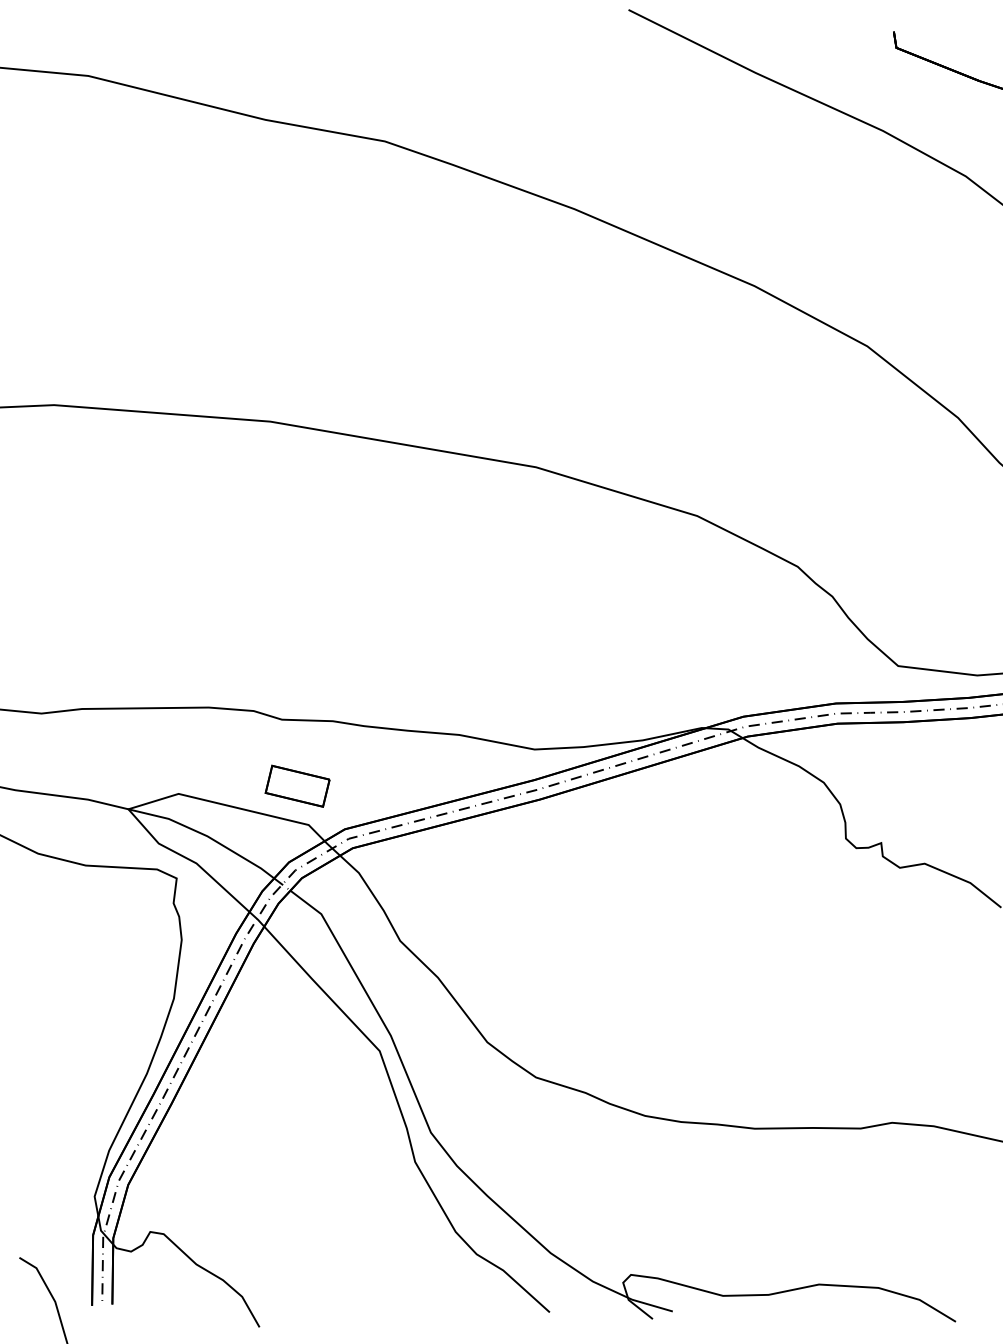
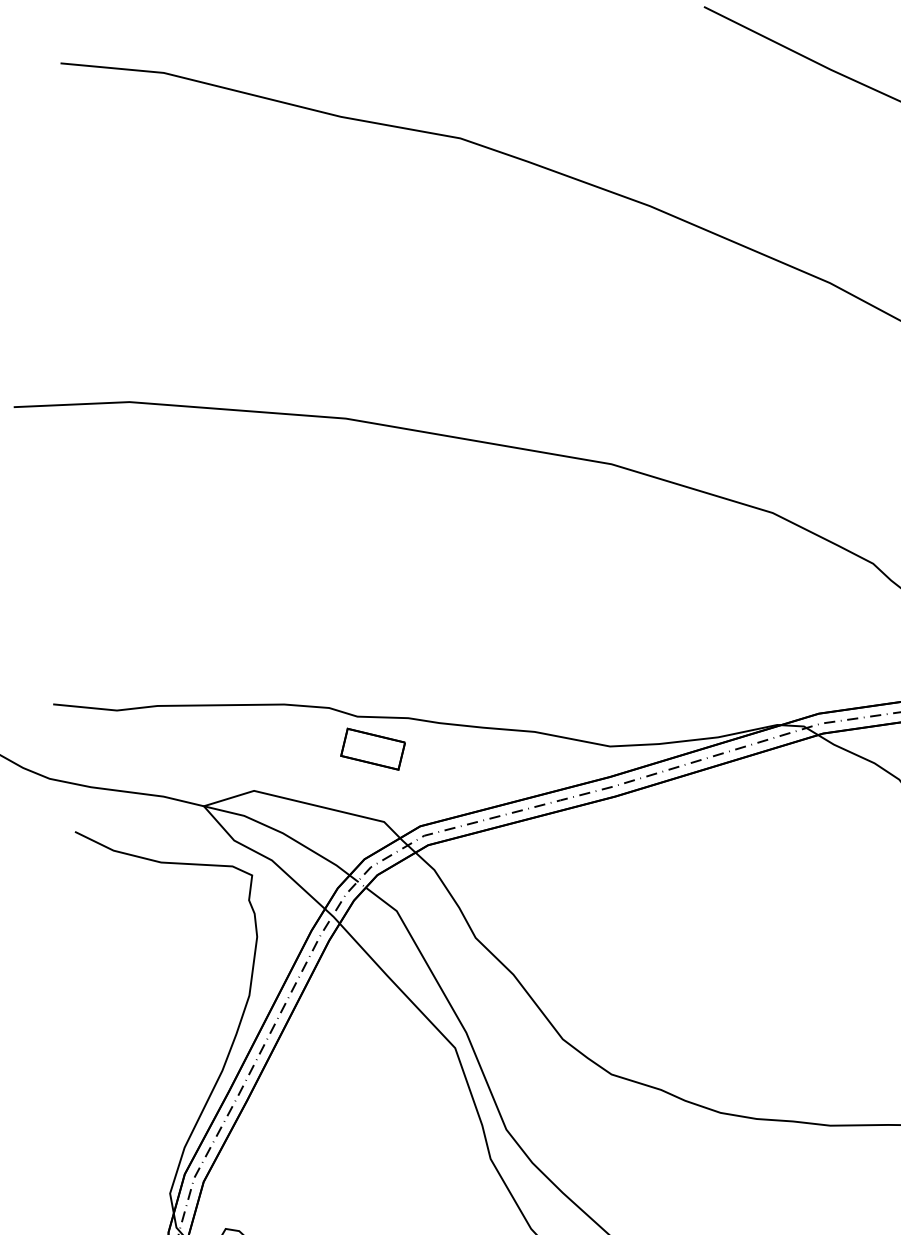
part: (297, 785) -> (372, 748), moved

